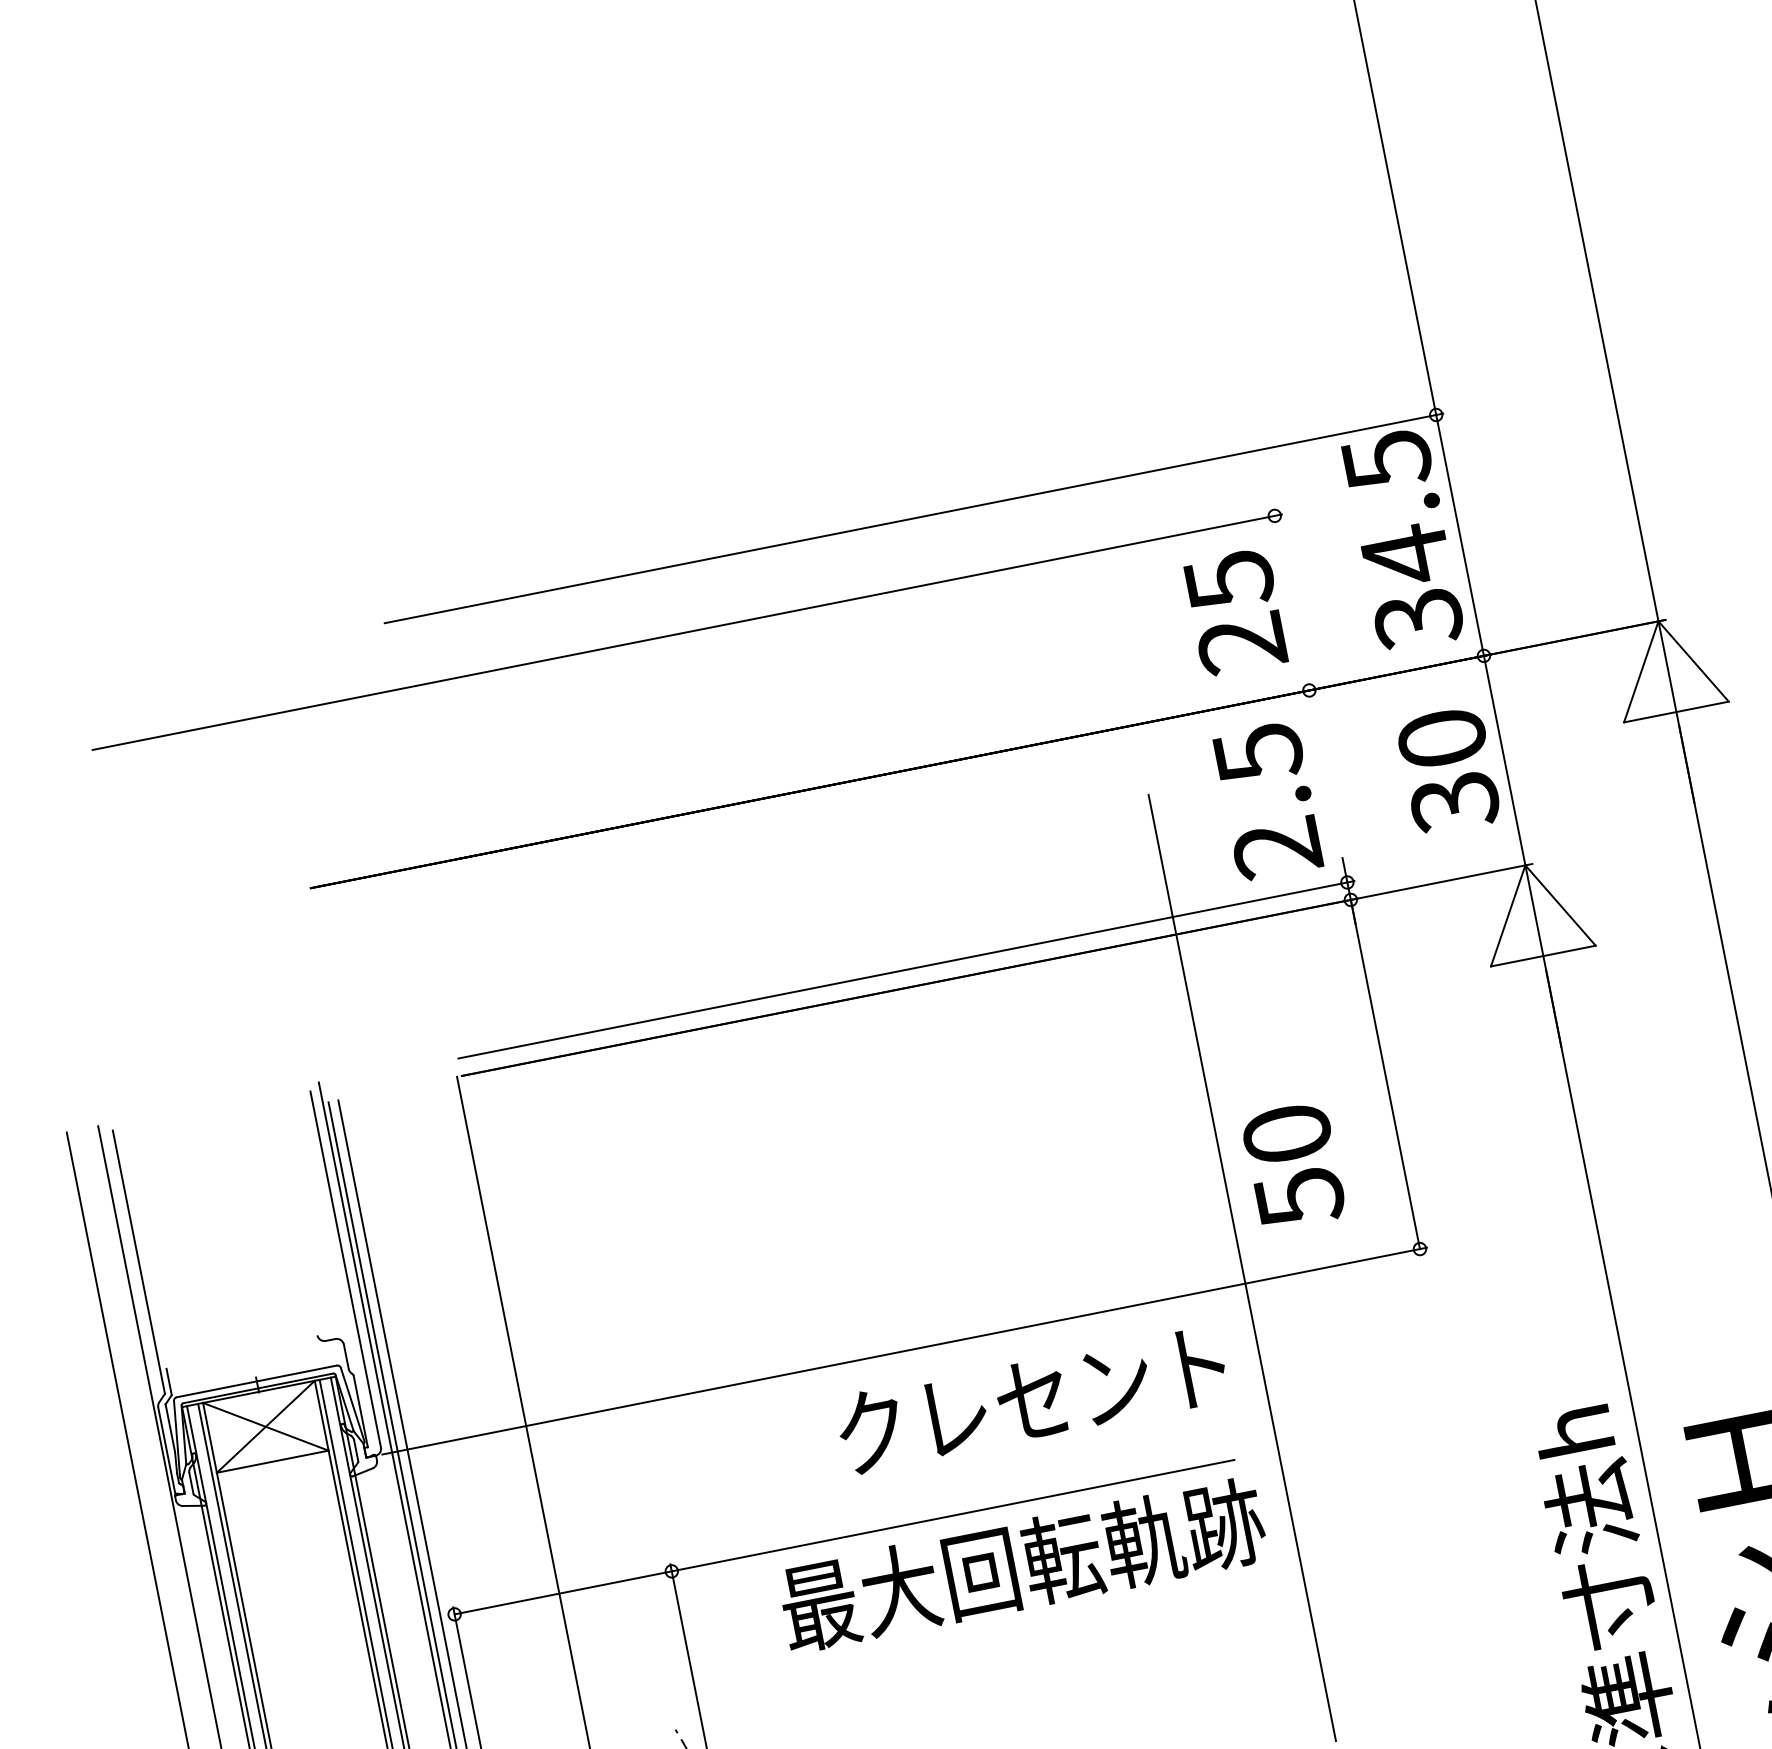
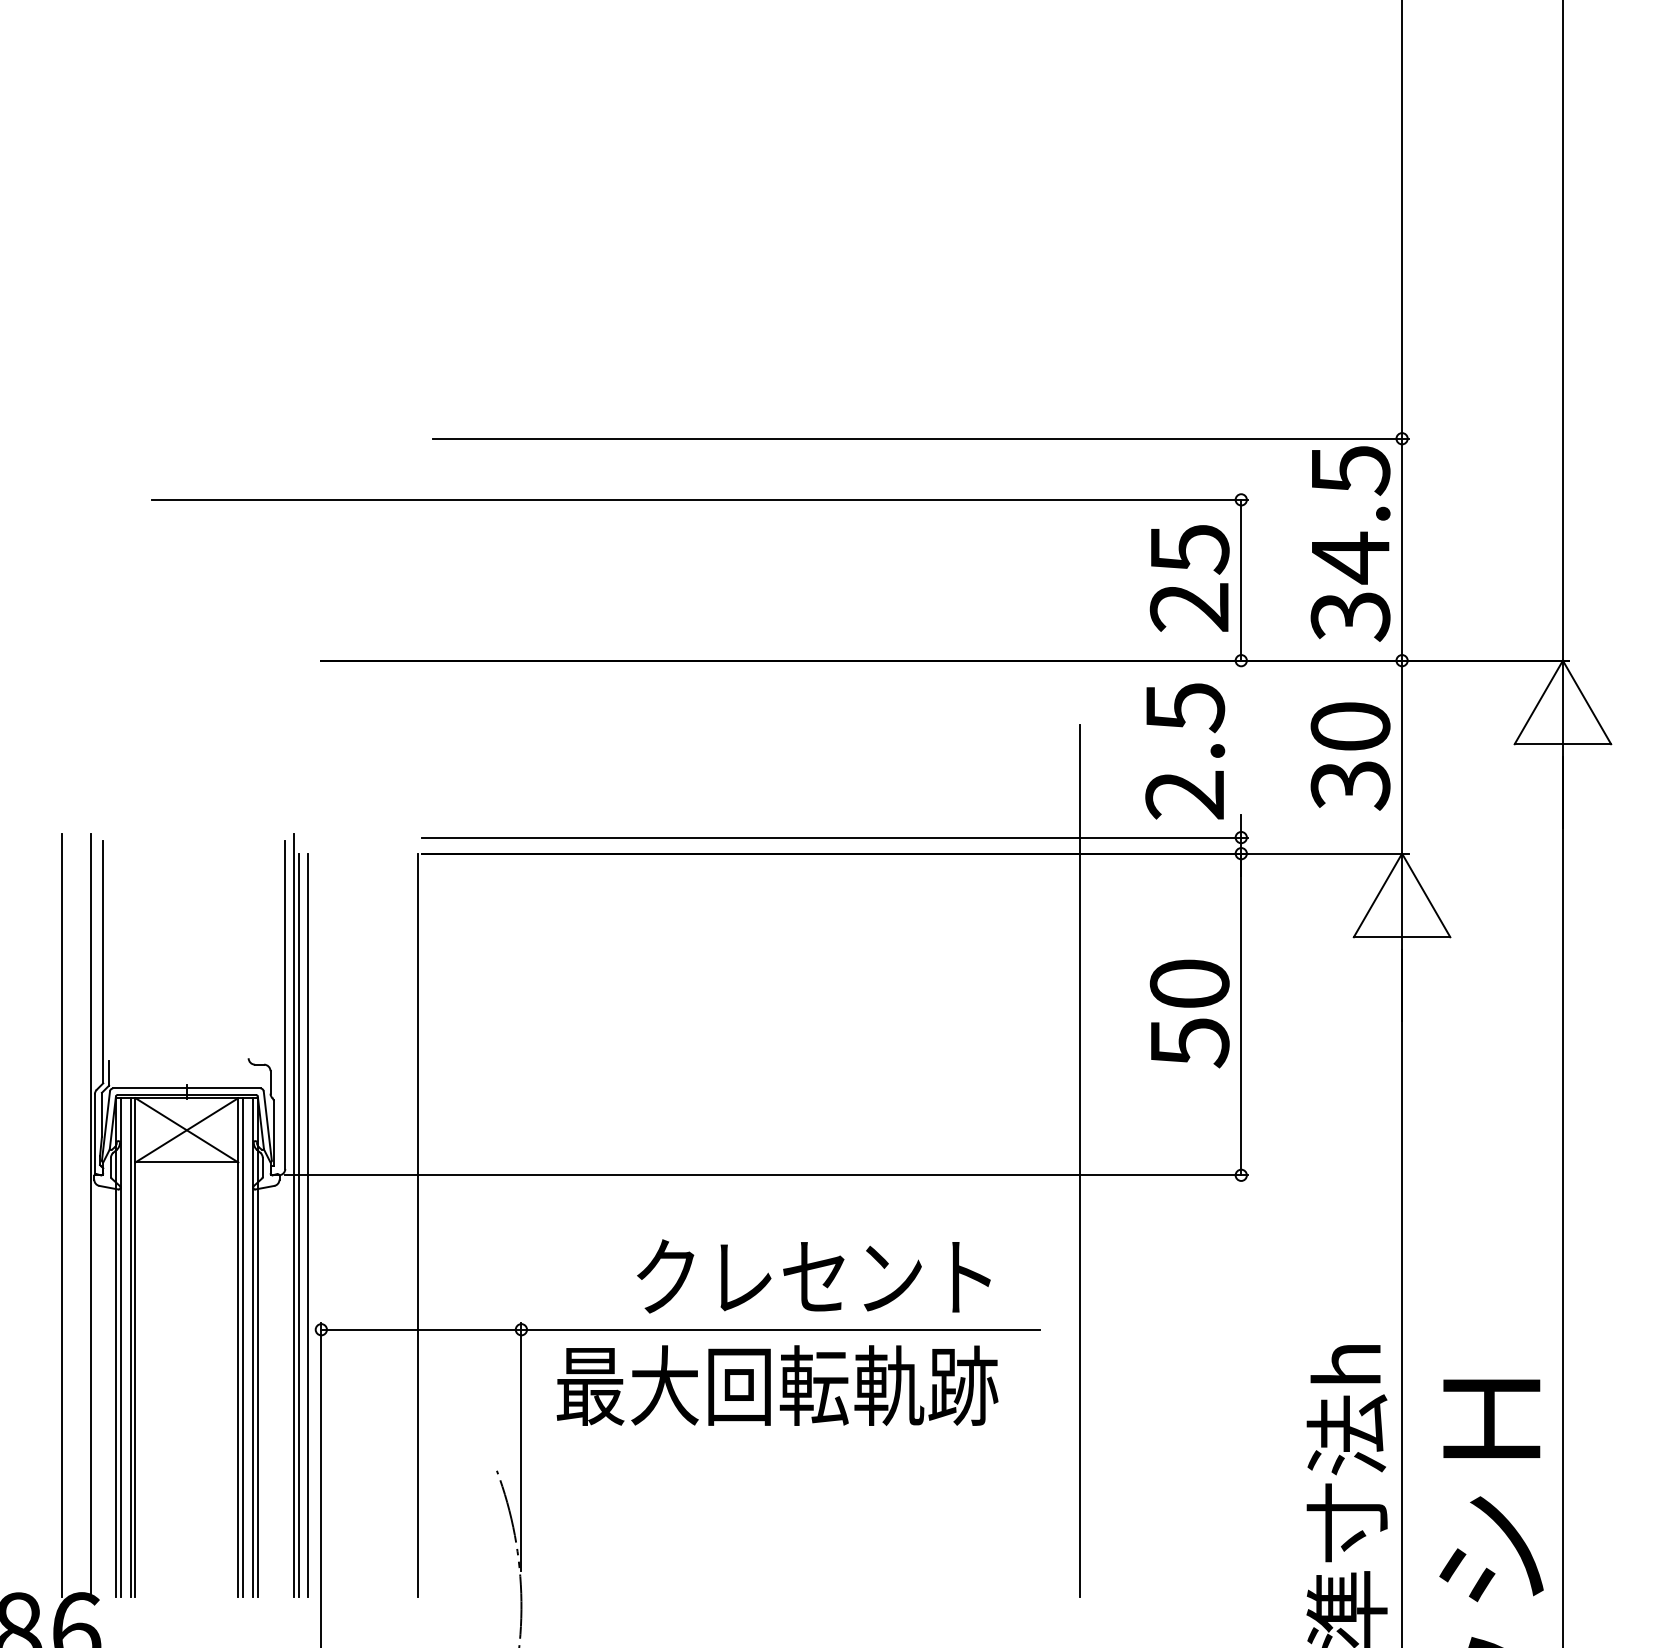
line: (1292, 602) -> (1241, 579), added
text: (1293, 1166) -> (1189, 1013), moved
text: (1031, 1399) -> (813, 1276), moved
text: (1022, 1564) -> (777, 1385), moved

